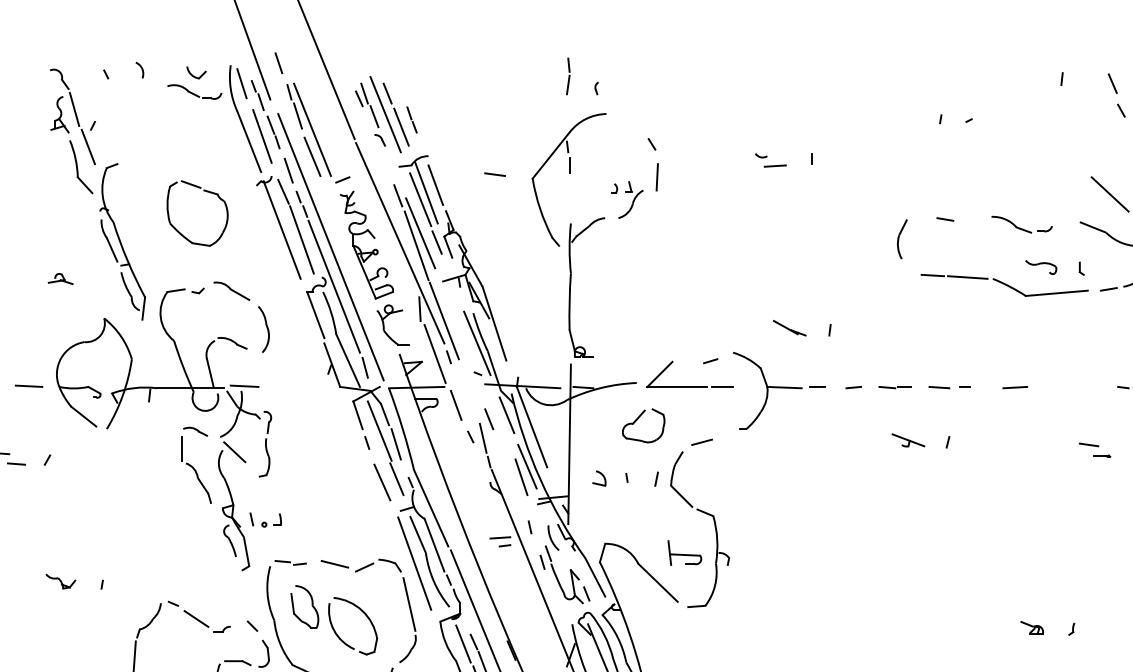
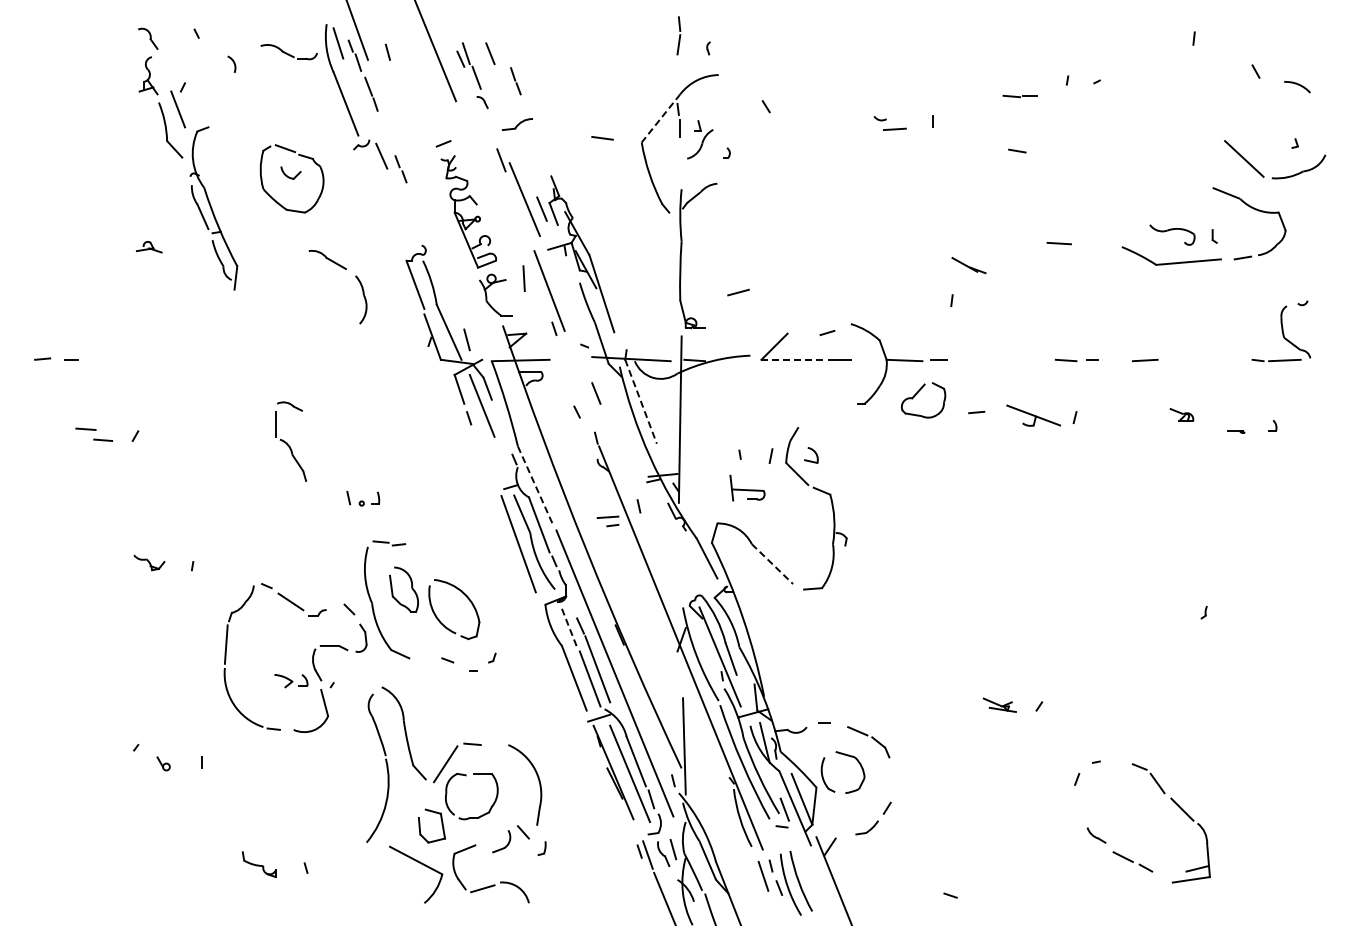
line: (278, 62) -> (376, 21), removed
arc: (141, 69) -> (233, 63), moved
part: (196, 72) -> (290, 172), moved
line: (1112, 82) -> (1246, 42), removed
line: (74, 109) -> (163, 70), removed
line: (385, 114) -> (488, 75), removed
line: (297, 116) -> (396, 77), removed
line: (401, 126) -> (504, 88), removed
line: (312, 129) -> (411, 91), removed
line: (262, 135) -> (359, 97), removed
line: (551, 155) -> (661, 118), solid -> dashed
line: (312, 156) -> (411, 119), removed
line: (289, 170) -> (387, 133), removed
line: (657, 176) -> (771, 140), removed
line: (435, 184) -> (540, 148), removed
line: (426, 193) -> (530, 157), removed
line: (420, 198) -> (524, 163), removed
part: (631, 199) -> (700, 139), moved
line: (945, 218) -> (1017, 150), moved
part: (1022, 224) -> (1152, 190), removed
line: (282, 230) -> (380, 196), removed
part: (902, 239) -> (1027, 205), removed
line: (301, 240) -> (400, 206), removed
line: (400, 242) -> (503, 209), removed
line: (416, 245) -> (520, 212), removed
line: (331, 246) -> (431, 213), removed
part: (1040, 266) -> (1171, 234), size x1.4
line: (967, 277) -> (1095, 245), removed
line: (334, 286) -> (434, 255), removed
part: (789, 328) -> (968, 265), moved
line: (476, 343) -> (583, 314), removed
line: (434, 354) -> (539, 325), removed
line: (29, 385) -> (116, 358), removed
line: (677, 386) -> (792, 359), solid -> dashed
line: (853, 387) -> (976, 412), moved
part: (894, 387) -> (1019, 96), moved
part: (150, 401) -> (242, 375), removed
line: (455, 404) -> (561, 378), removed
line: (506, 414) -> (614, 388), removed
part: (637, 420) -> (917, 394), moved
line: (532, 426) -> (641, 401), solid -> dashed
line: (482, 438) -> (589, 413), removed
part: (908, 440) -> (1033, 415), size x1.6
line: (702, 442) -> (738, 292), moved
line: (396, 444) -> (499, 419), removed
line: (1088, 445) -> (1221, 420), removed
line: (526, 466) -> (635, 442), removed
line: (520, 476) -> (629, 453), removed
line: (396, 478) -> (499, 455), removed
part: (599, 478) -> (811, 455), moved
line: (381, 482) -> (484, 459), removed
line: (430, 508) -> (535, 486), solid -> dashed
part: (684, 552) -> (747, 487), moved
part: (569, 569) -> (680, 550), removed
line: (657, 583) -> (772, 564), solid -> dashed
part: (407, 603) -> (511, 585), removed
part: (1031, 627) -> (1181, 414), moved
line: (463, 644) -> (569, 628), solid -> dashed

